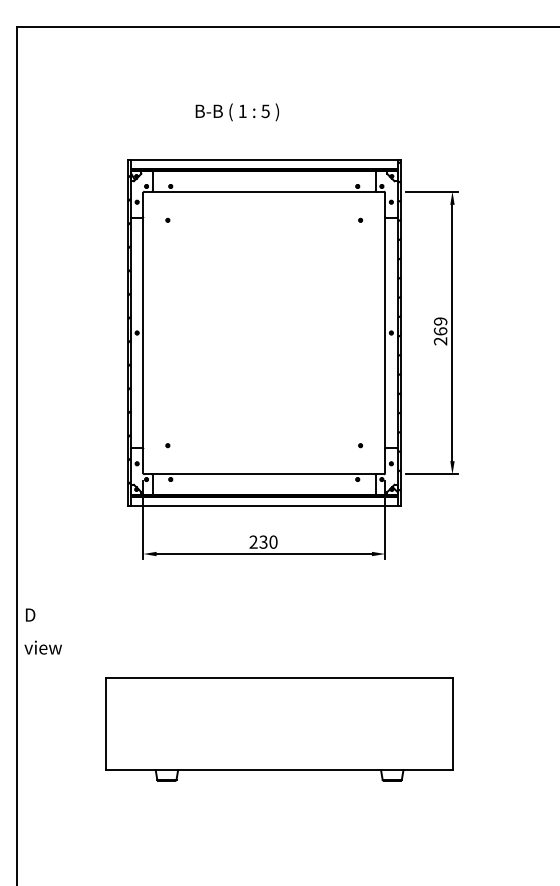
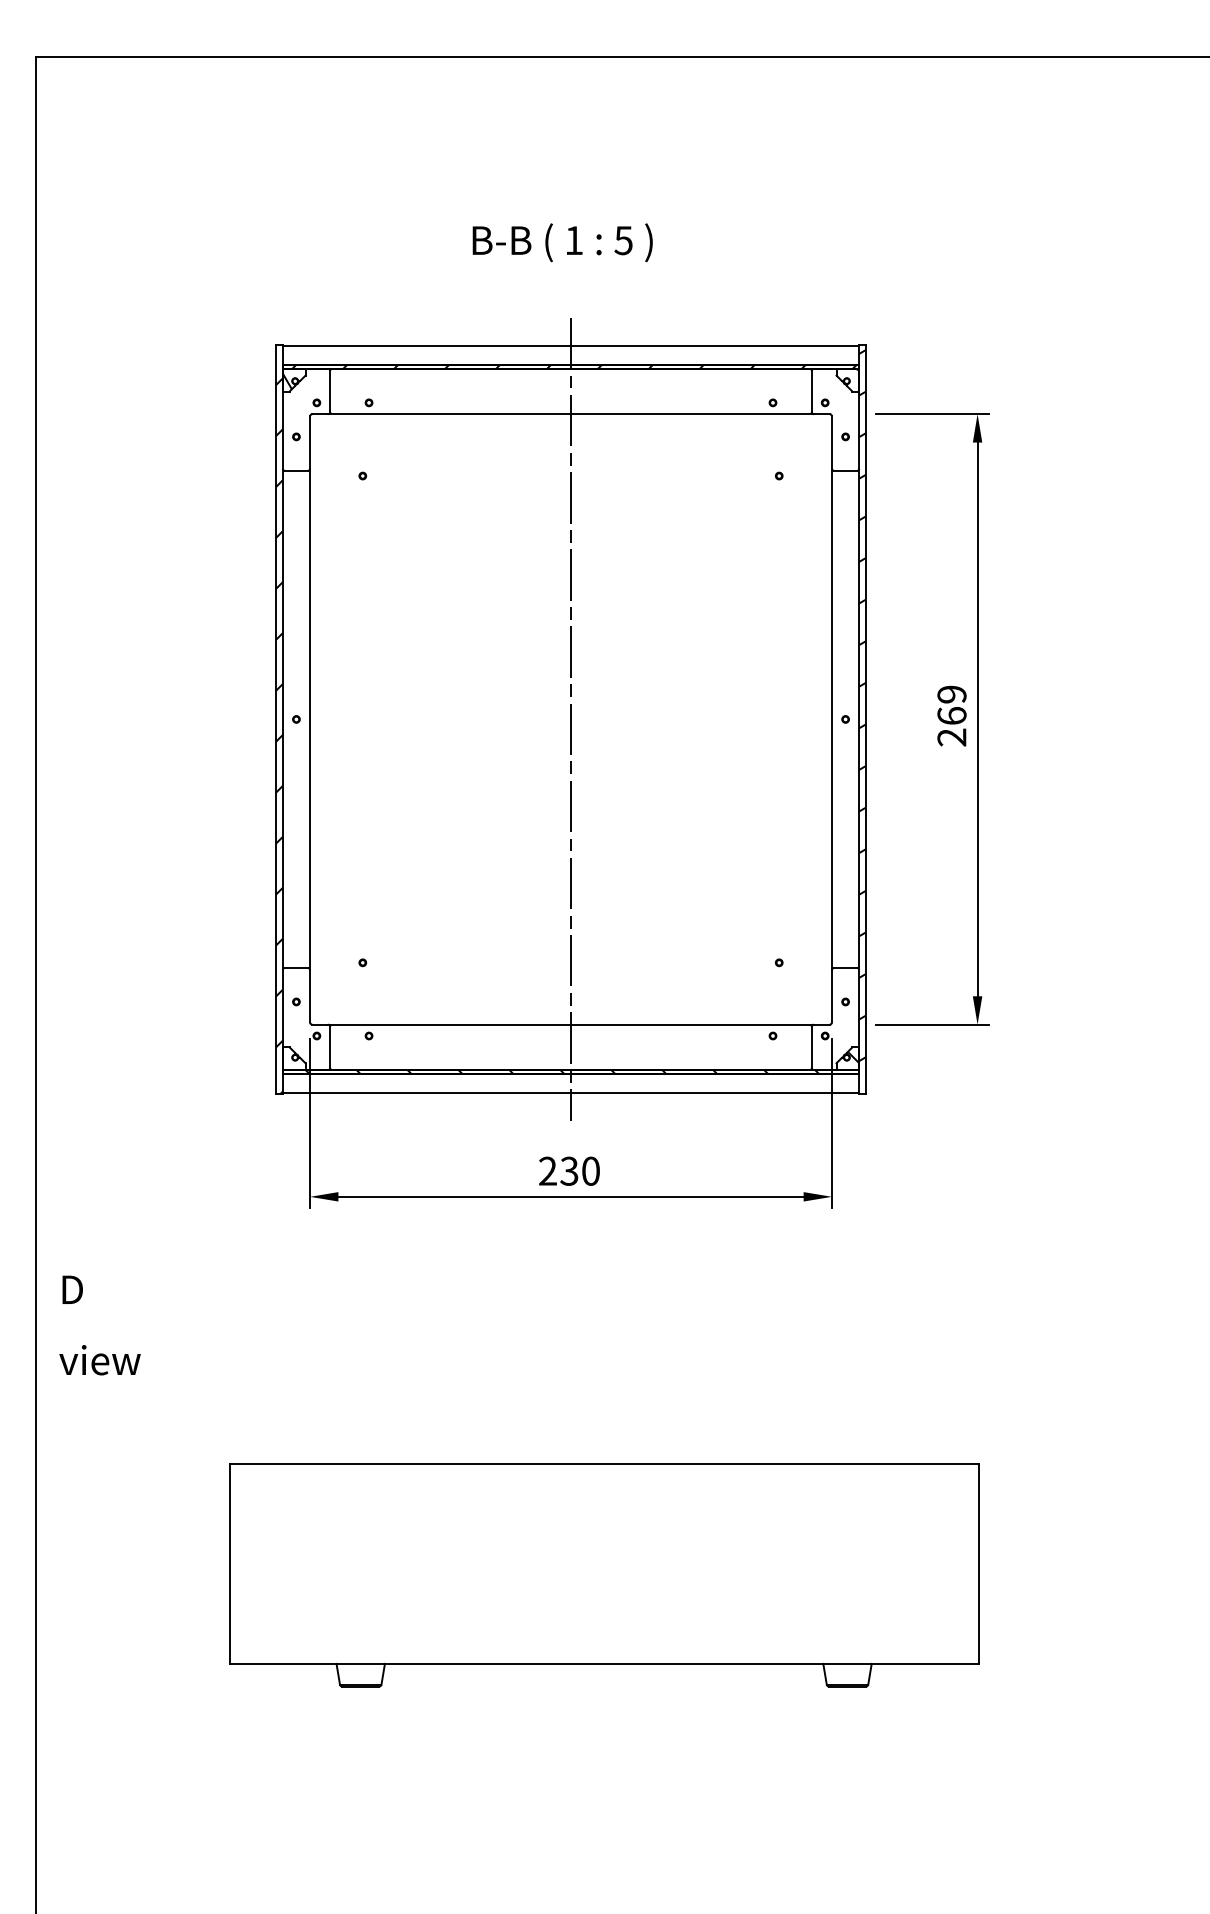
text: (237, 112) -> (562, 243), moved
line: (264, 332) -> (571, 718), added
text: (42, 631) -> (98, 1325), moved

